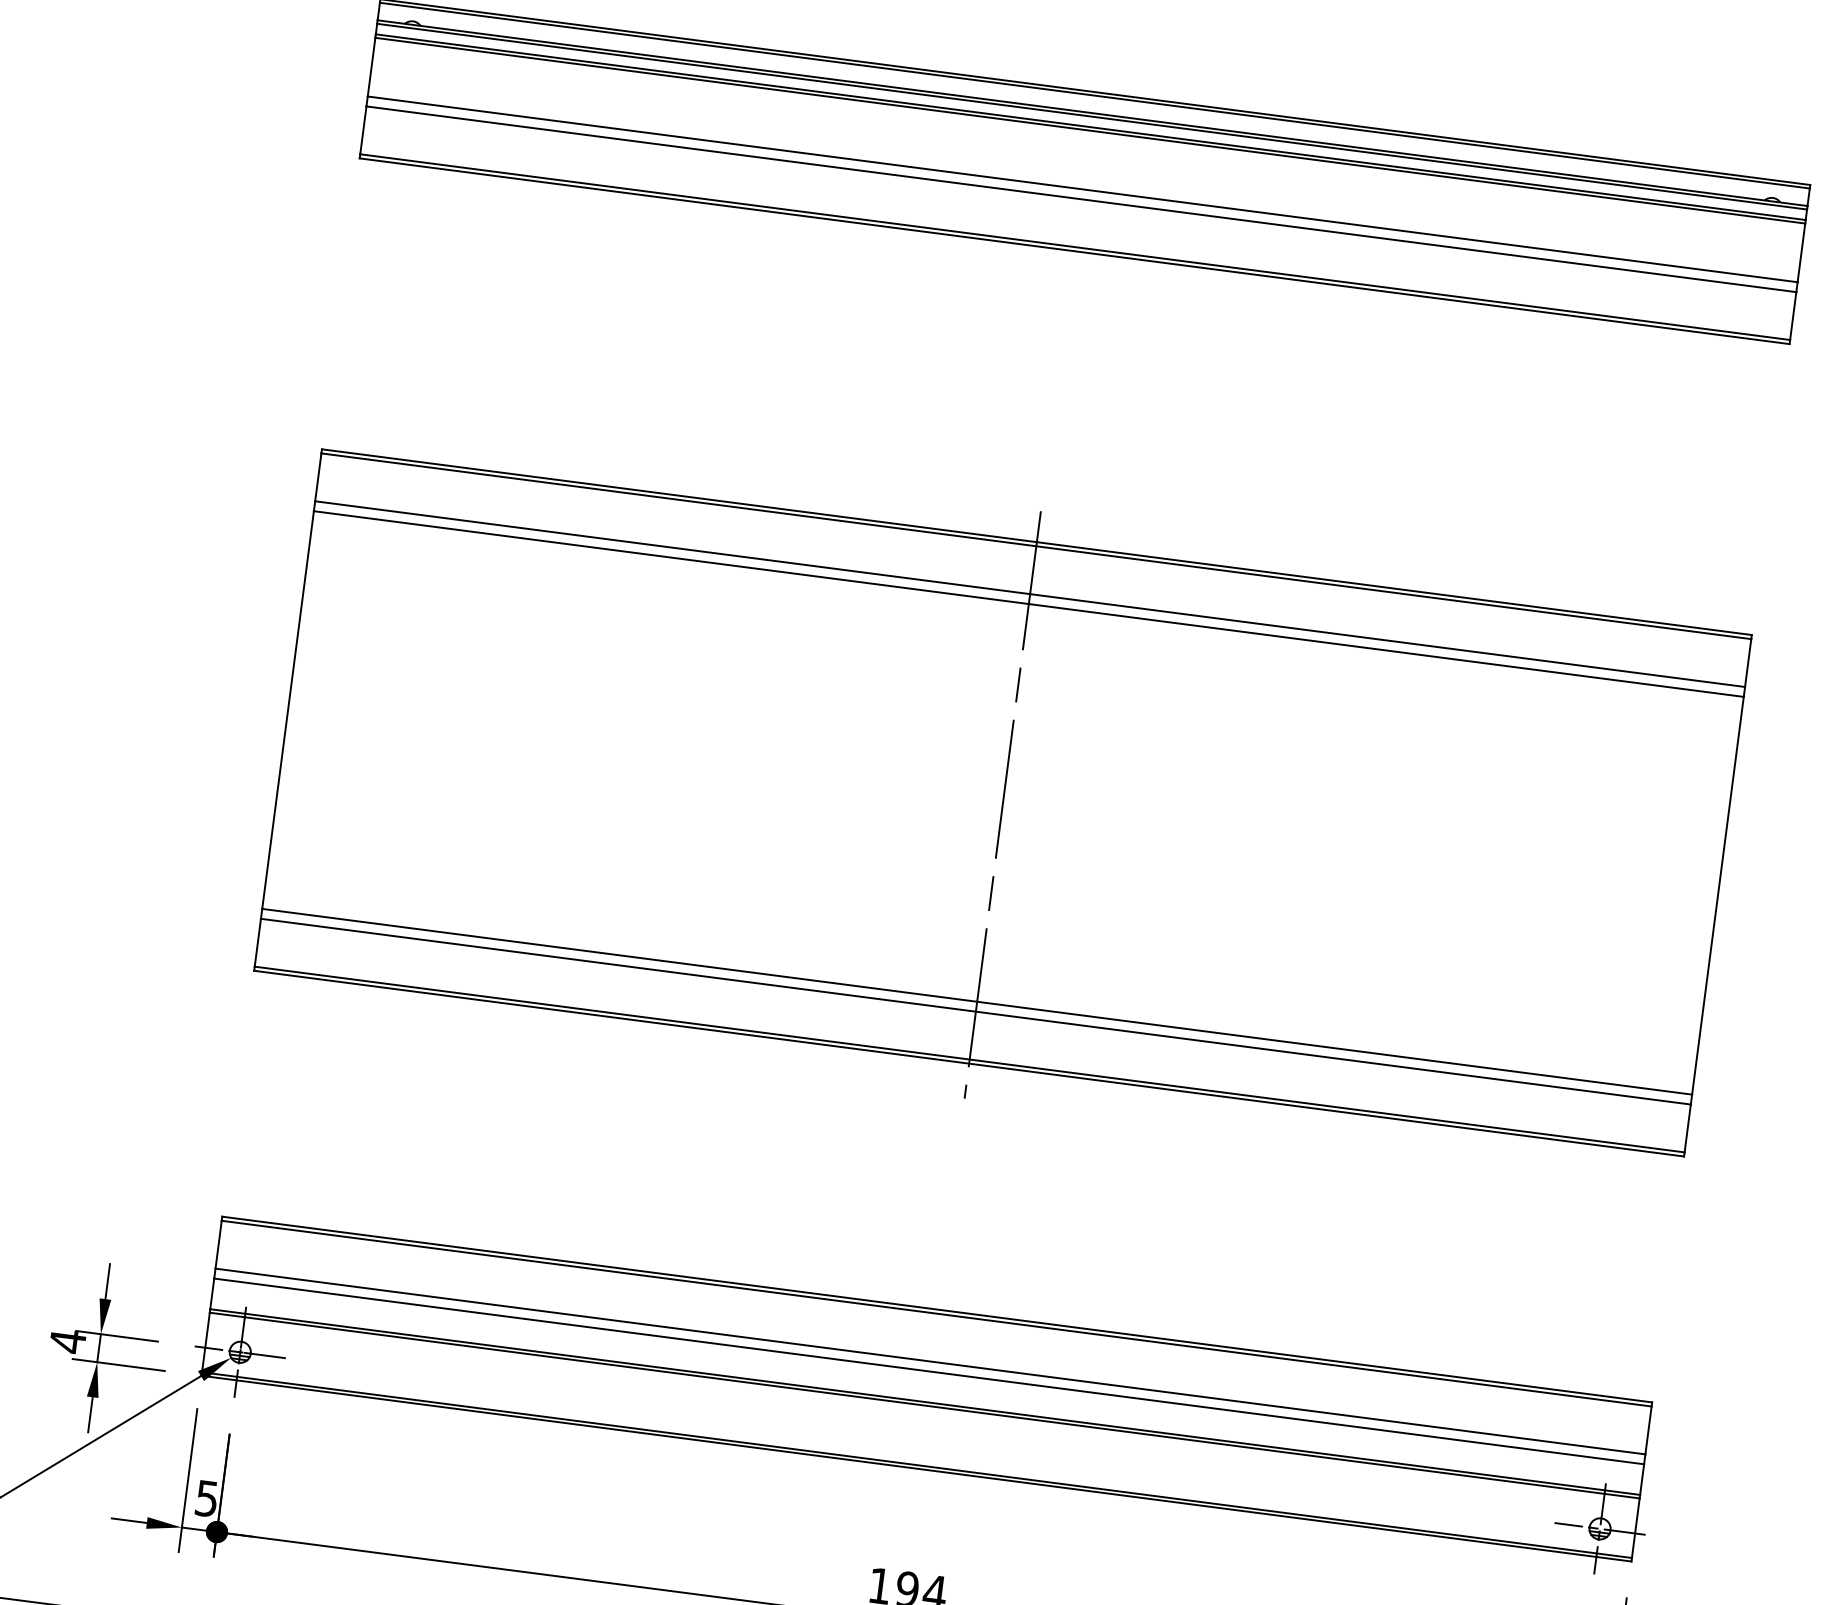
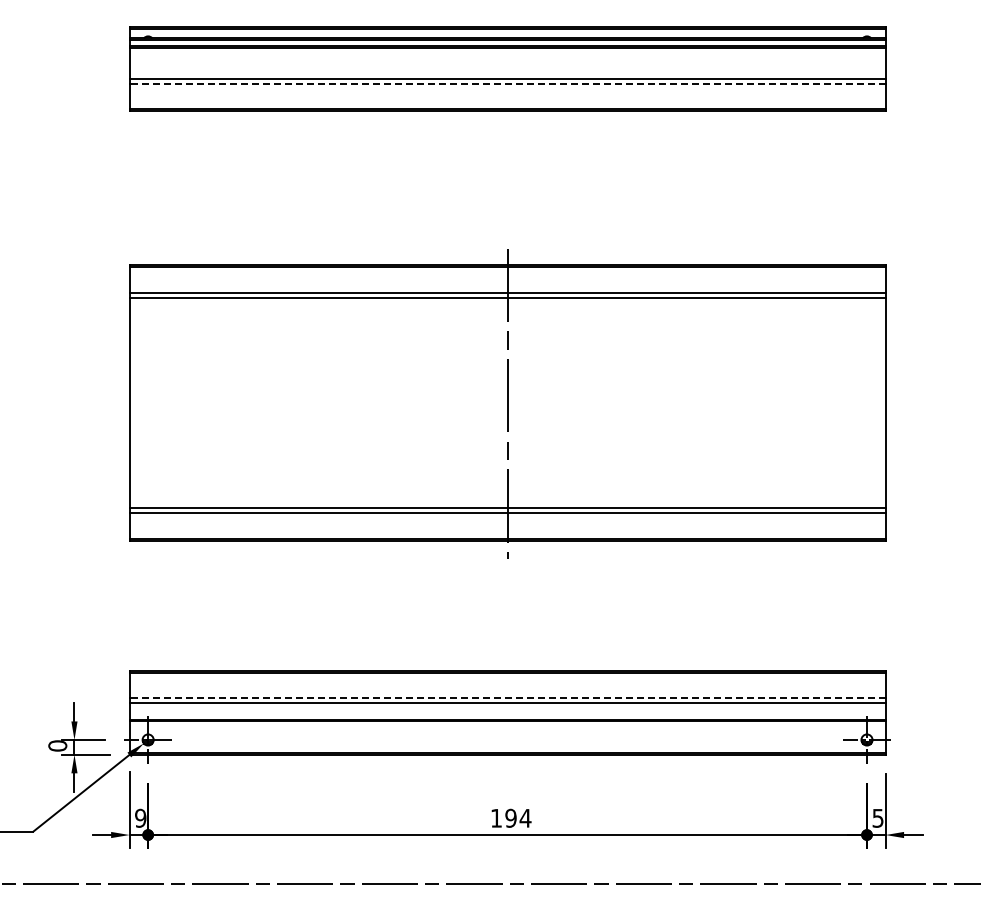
line: (1081, 198) -> (507, 83), solid -> dashed
text: (67, 1342) -> (57, 746), 4 -> 0
line: (930, 1362) -> (507, 698), solid -> dashed
text: (206, 1497) -> (140, 817), 5 -> 9

